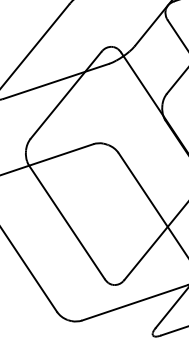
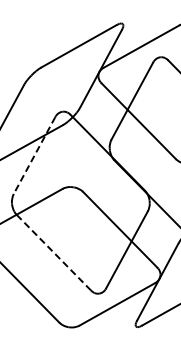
line: (65, 95) -> (34, 155), solid -> dashed
line: (66, 222) -> (53, 252), solid -> dashed

